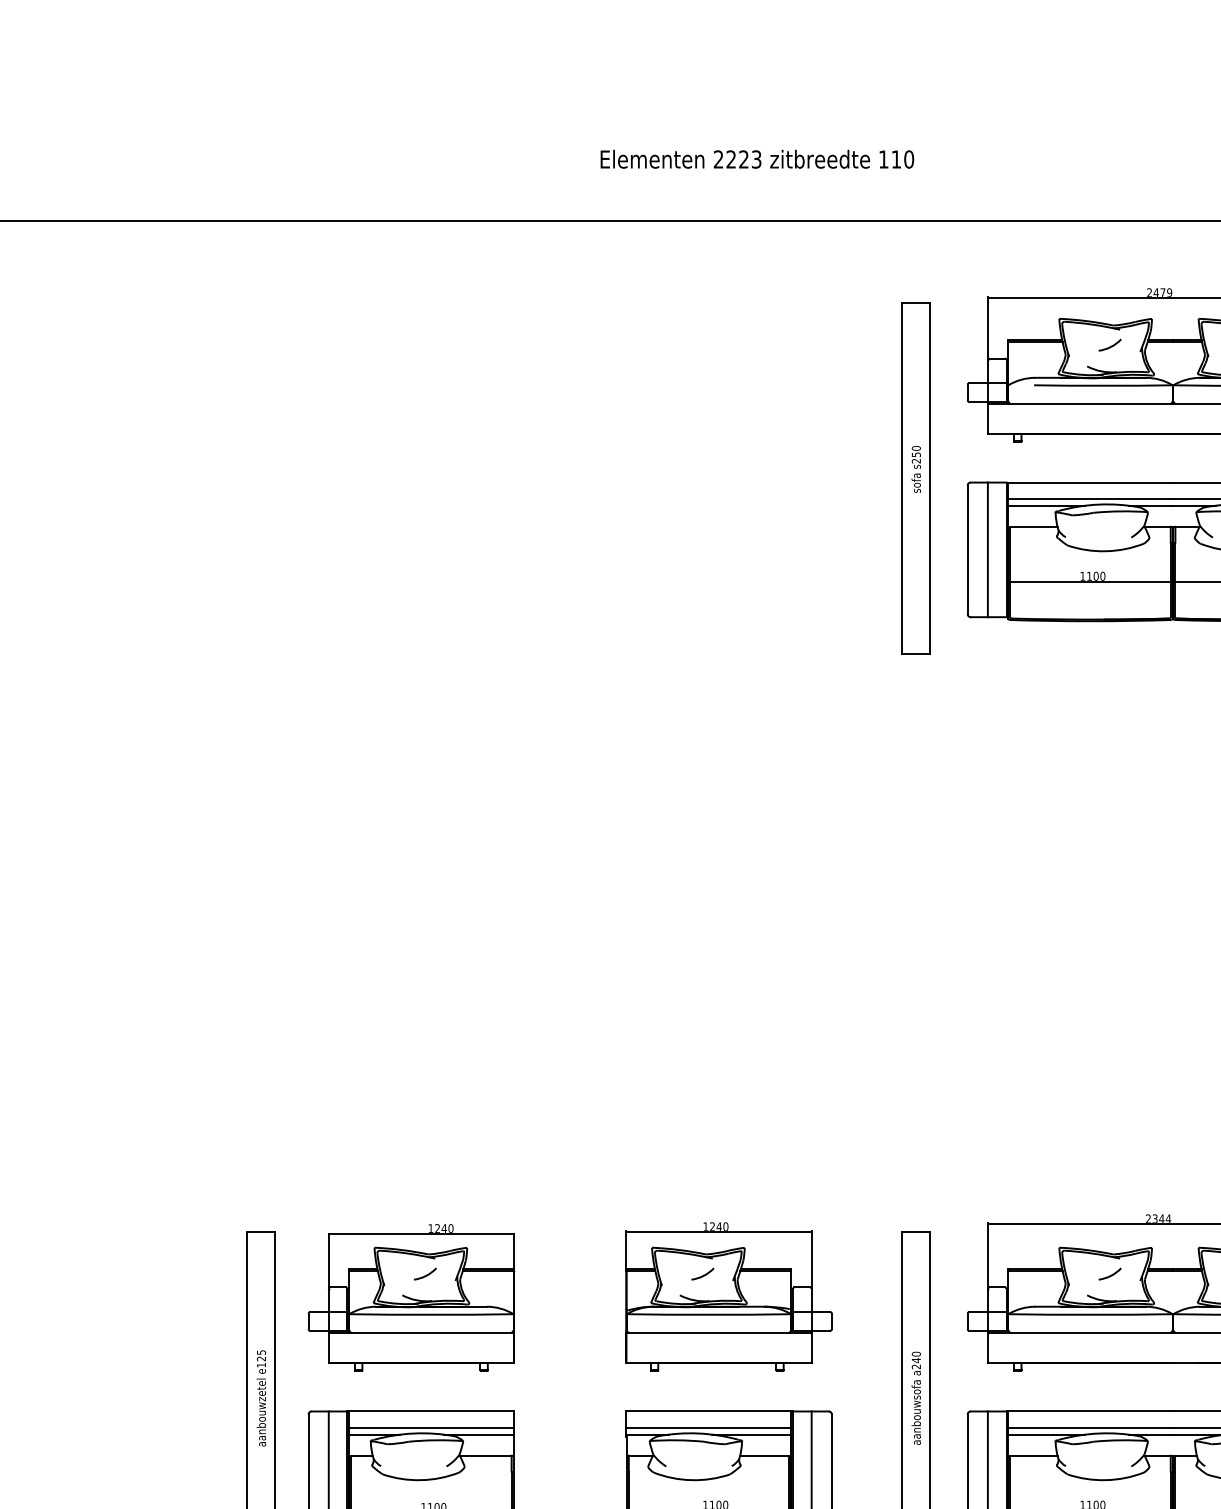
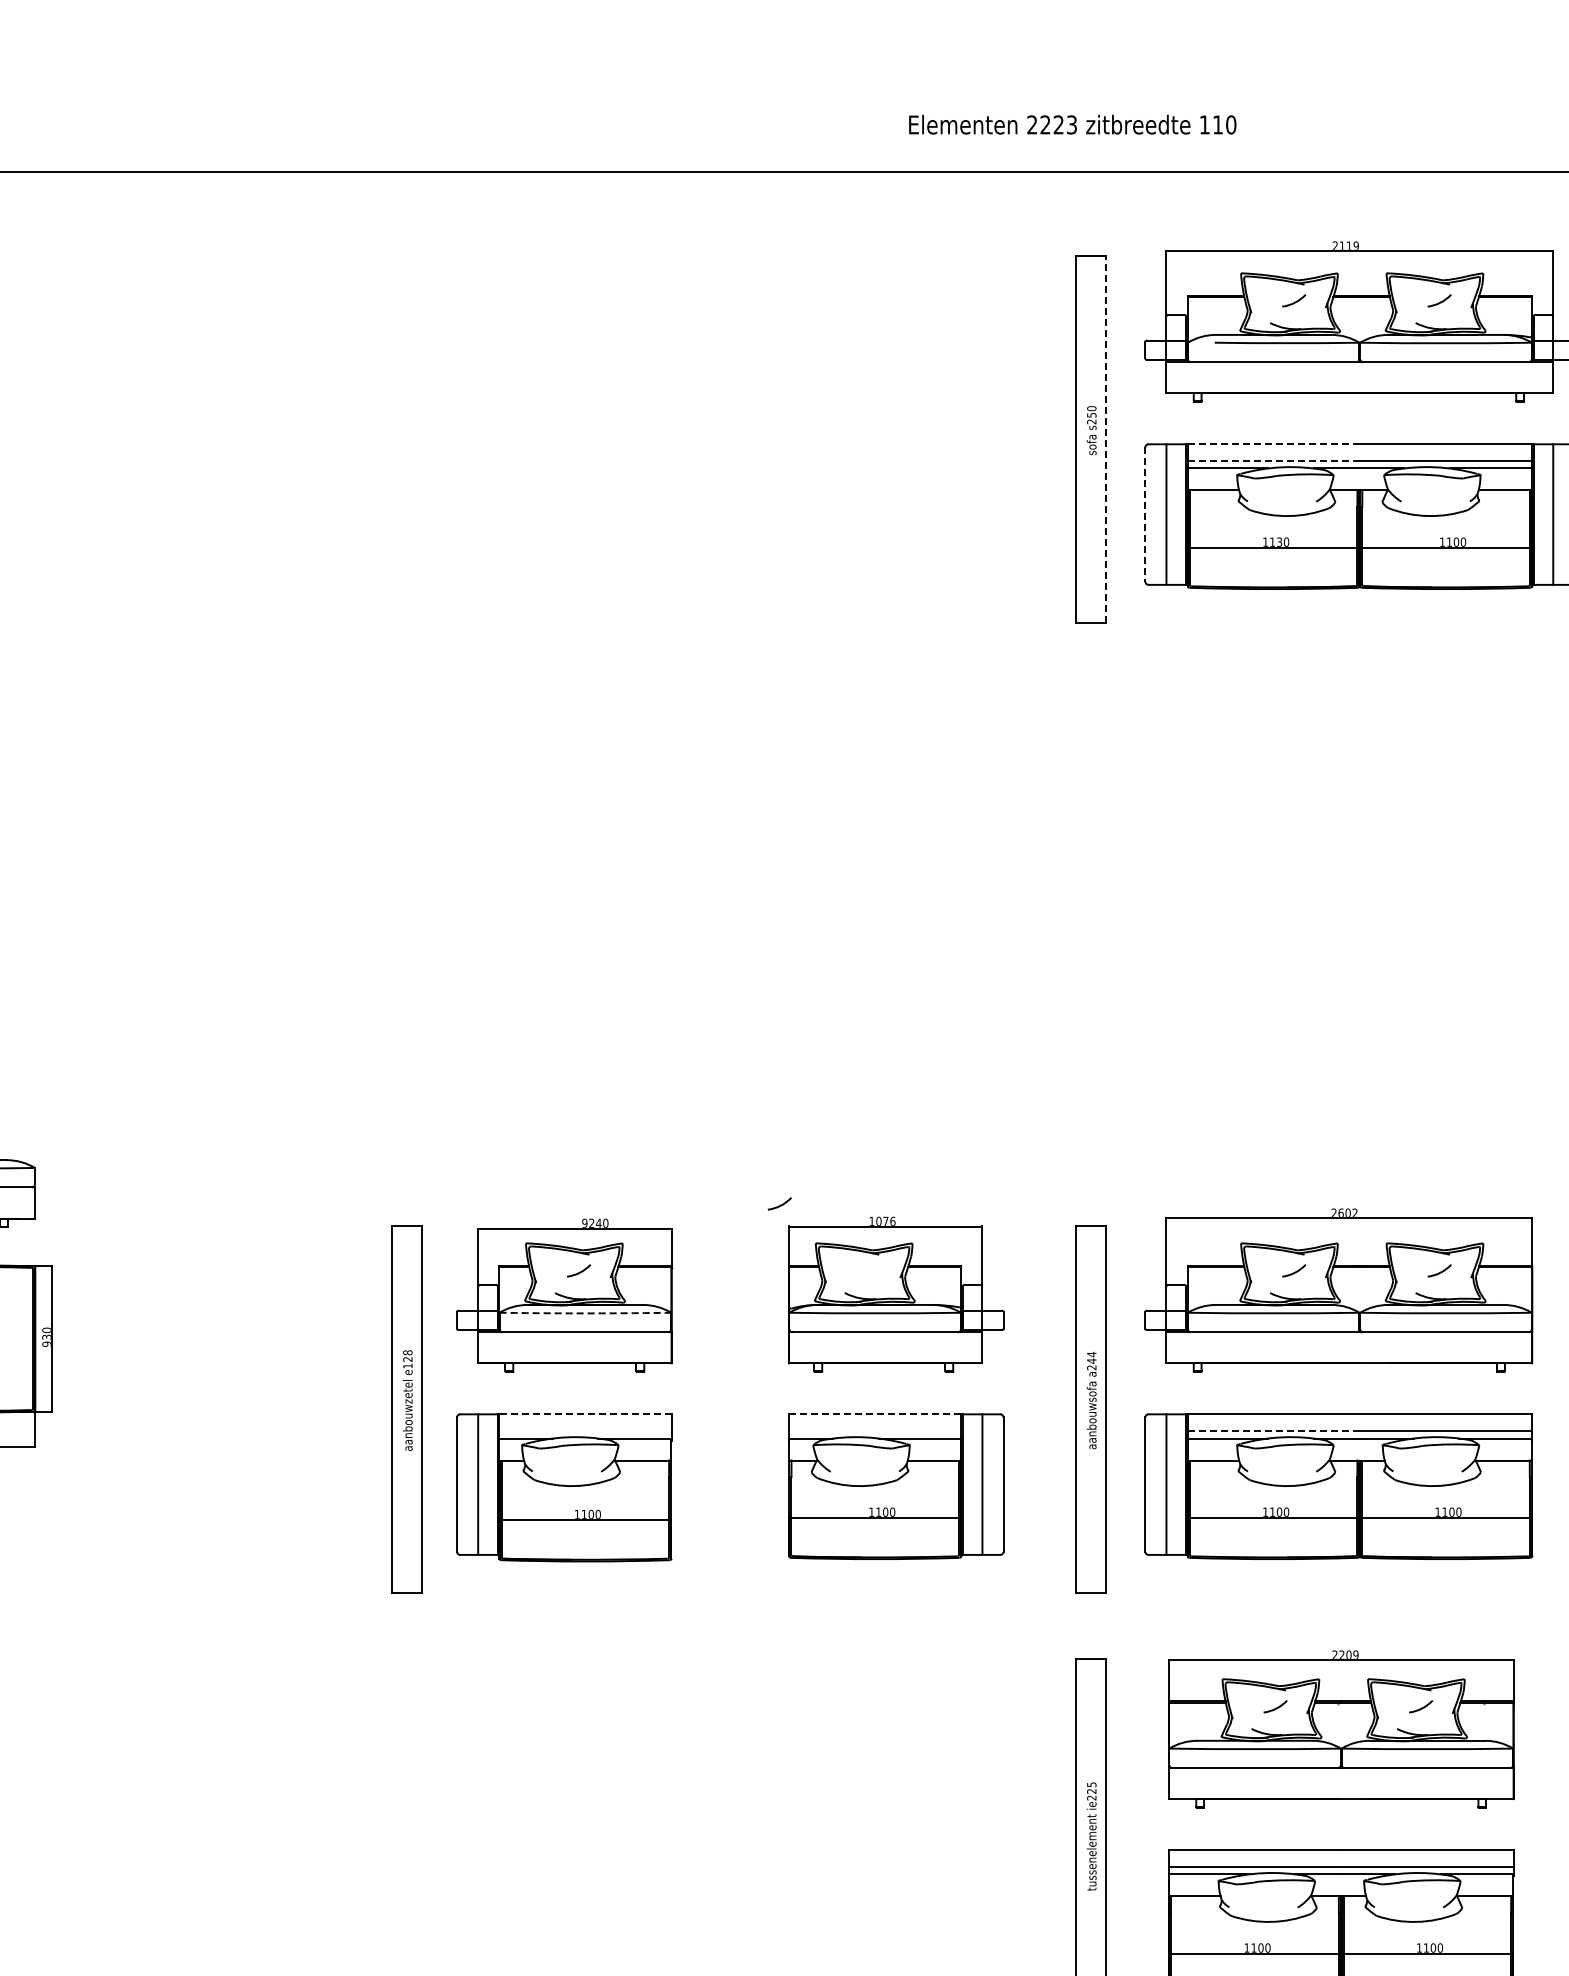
text: (757, 159) -> (1072, 124), moved
text: (1159, 292) -> (1345, 245), 2479 -> 2119
line: (929, 477) -> (1105, 439), solid -> dashed
line: (1090, 482) -> (1273, 444), solid -> dashed
line: (1090, 499) -> (1273, 461), solid -> dashed
line: (967, 550) -> (1145, 515), solid -> dashed
text: (1096, 575) -> (1279, 541), 1100 -> 1130
text: (1161, 1218) -> (1347, 1212), 2344 -> 2602
text: (718, 1225) -> (885, 1220), 1240 -> 1076
text: (430, 1227) -> (584, 1222), 1240 -> 9240
arc: (703, 1274) -> (780, 1204), moved
arc: (431, 1314) -> (585, 1313), solid -> dashed
text: (261, 1352) -> (407, 1352), e125 -> e128
text: (916, 1354) -> (1091, 1354), a240 -> a244
line: (430, 1411) -> (584, 1414), solid -> dashed
line: (708, 1411) -> (874, 1414), solid -> dashed
line: (431, 1427) -> (585, 1431), removed
line: (709, 1427) -> (875, 1431), removed
line: (1090, 1427) -> (1273, 1431), solid -> dashed

